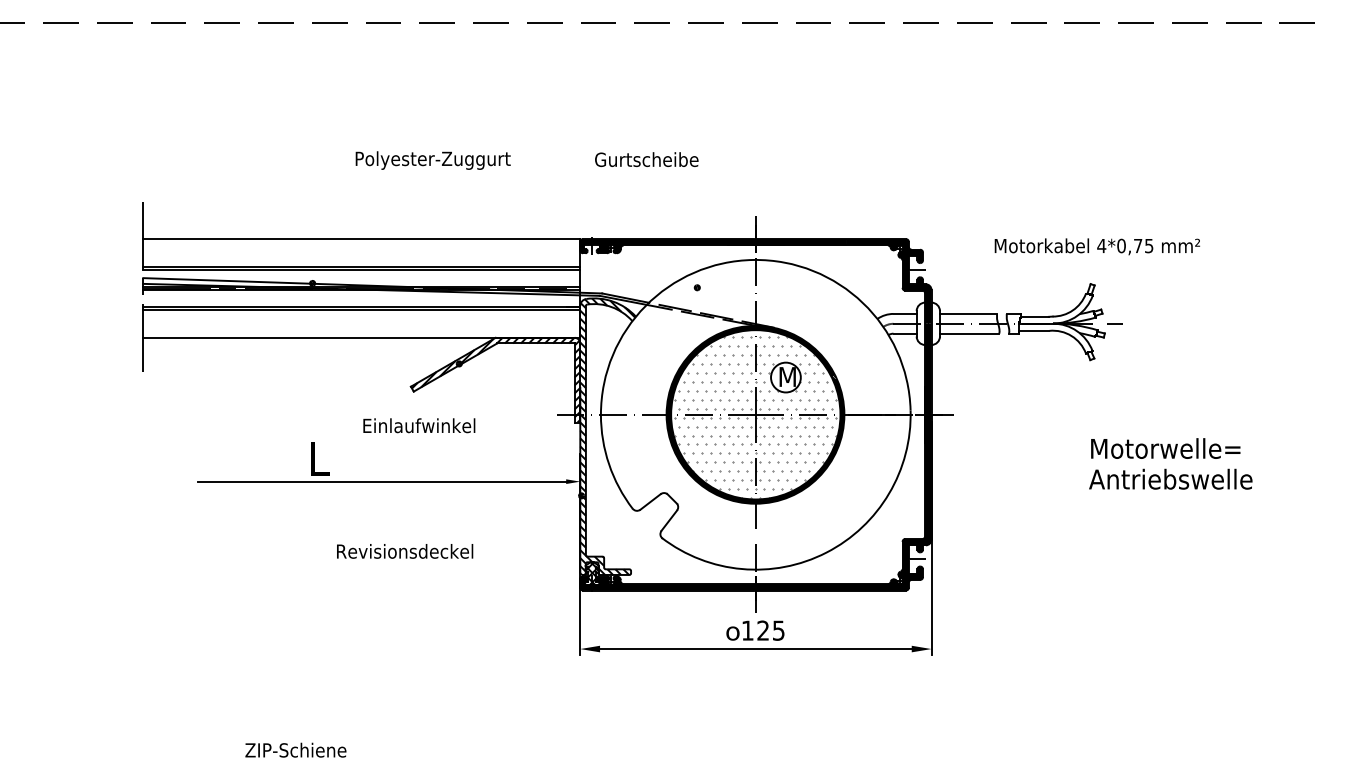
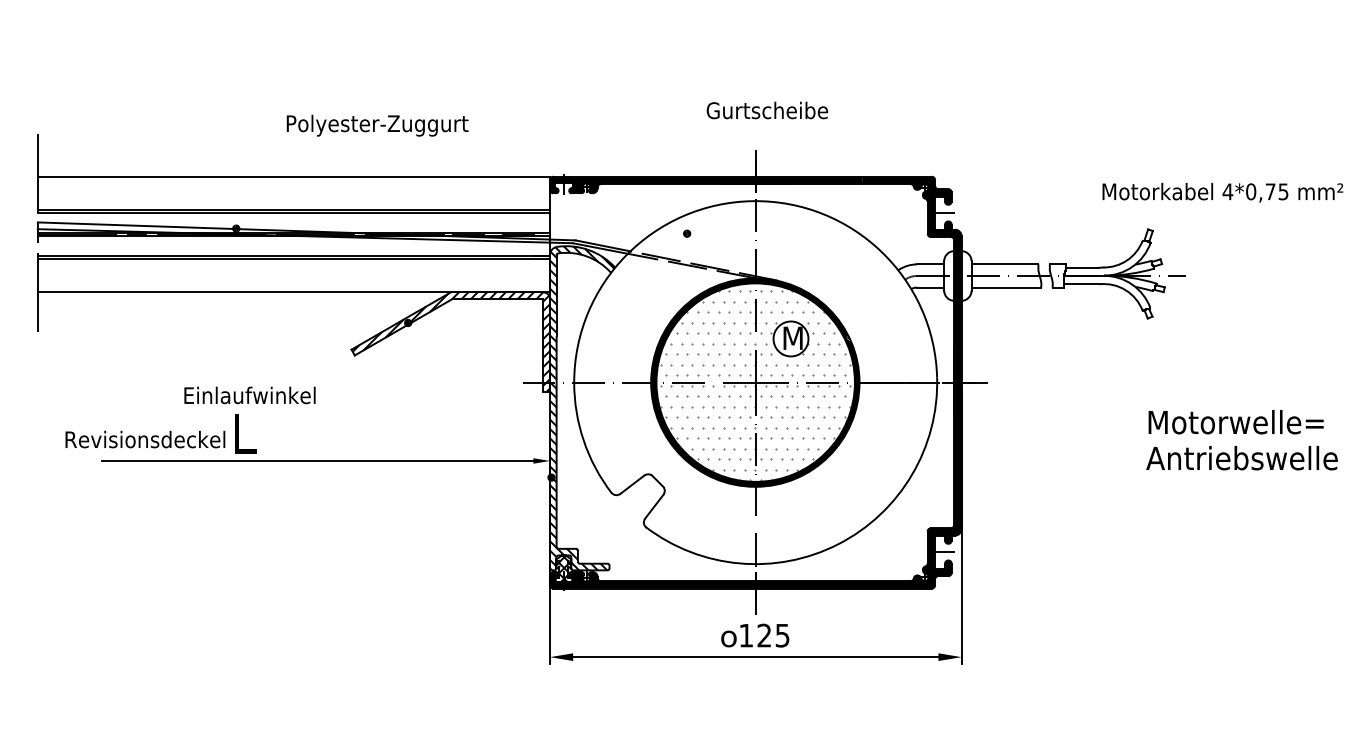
text: (646, 159) -> (767, 110), moved
text: (432, 160) -> (376, 125), moved
text: (1097, 246) -> (1222, 192), moved
text: (419, 425) -> (250, 395), moved
text: (405, 551) -> (145, 439), moved

